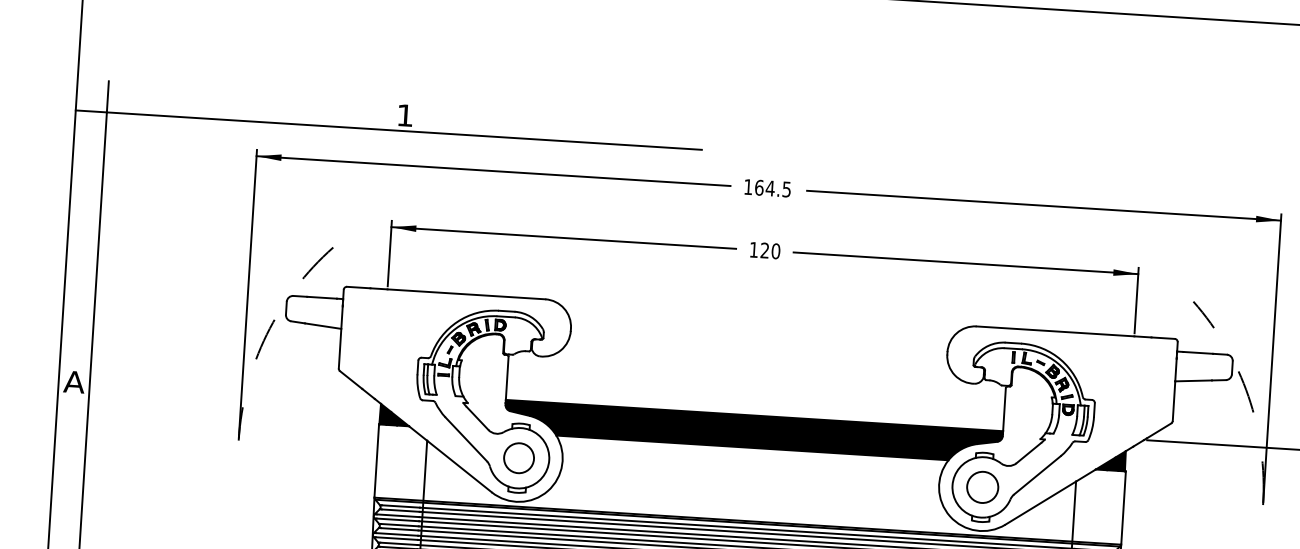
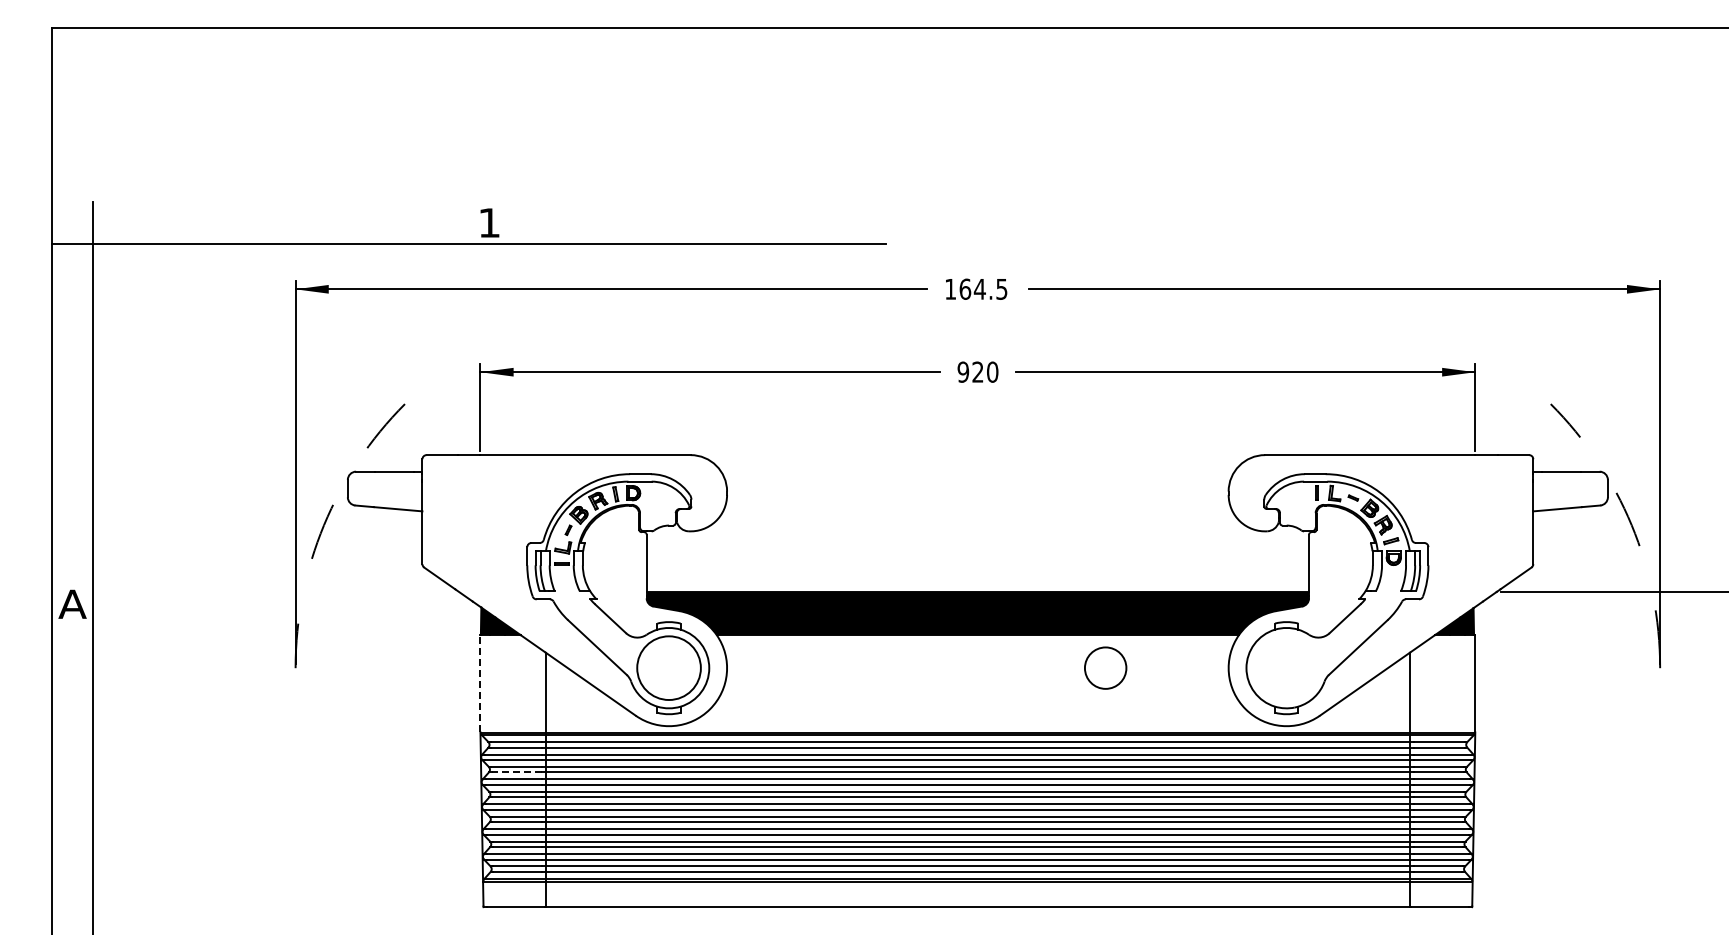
text: (754, 249) -> (963, 371), 120 -> 920
circle: (518, 458) -> (668, 668), size x1.6
line: (376, 460) -> (480, 683), solid -> dashed
circle: (982, 486) -> (1105, 667), moved
line: (399, 529) -> (516, 772), solid -> dashed

